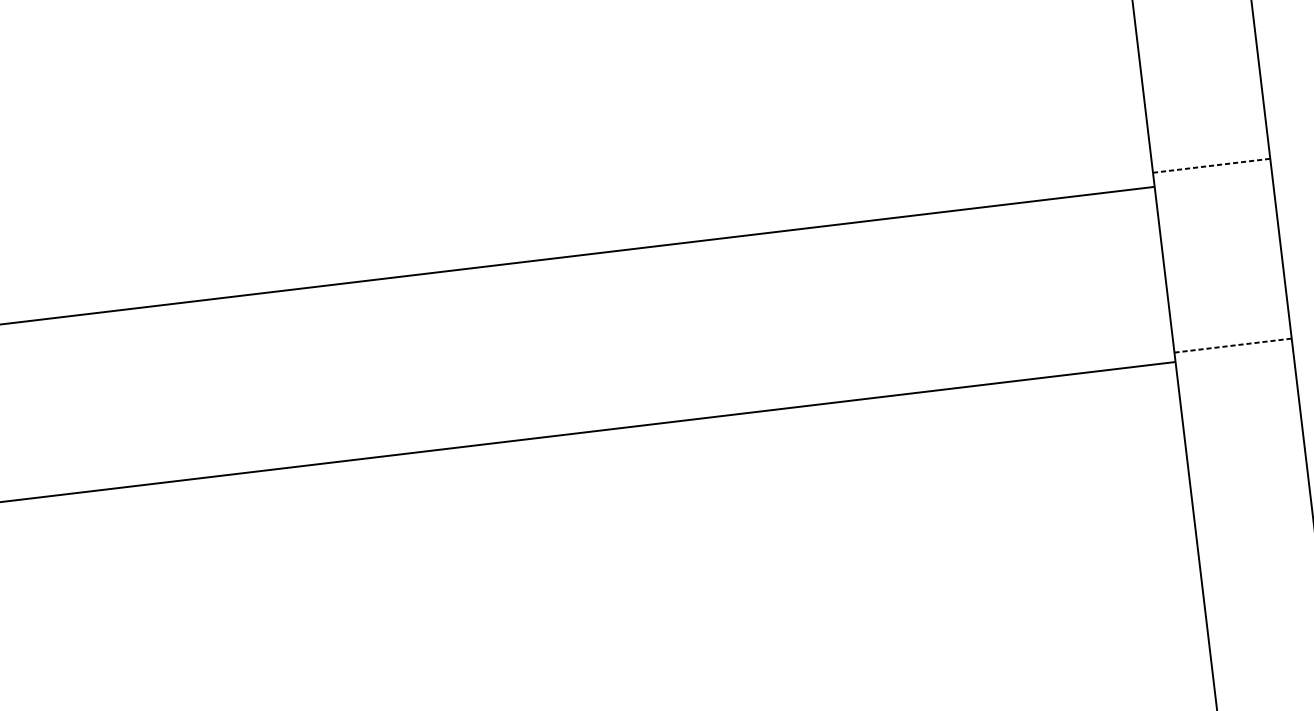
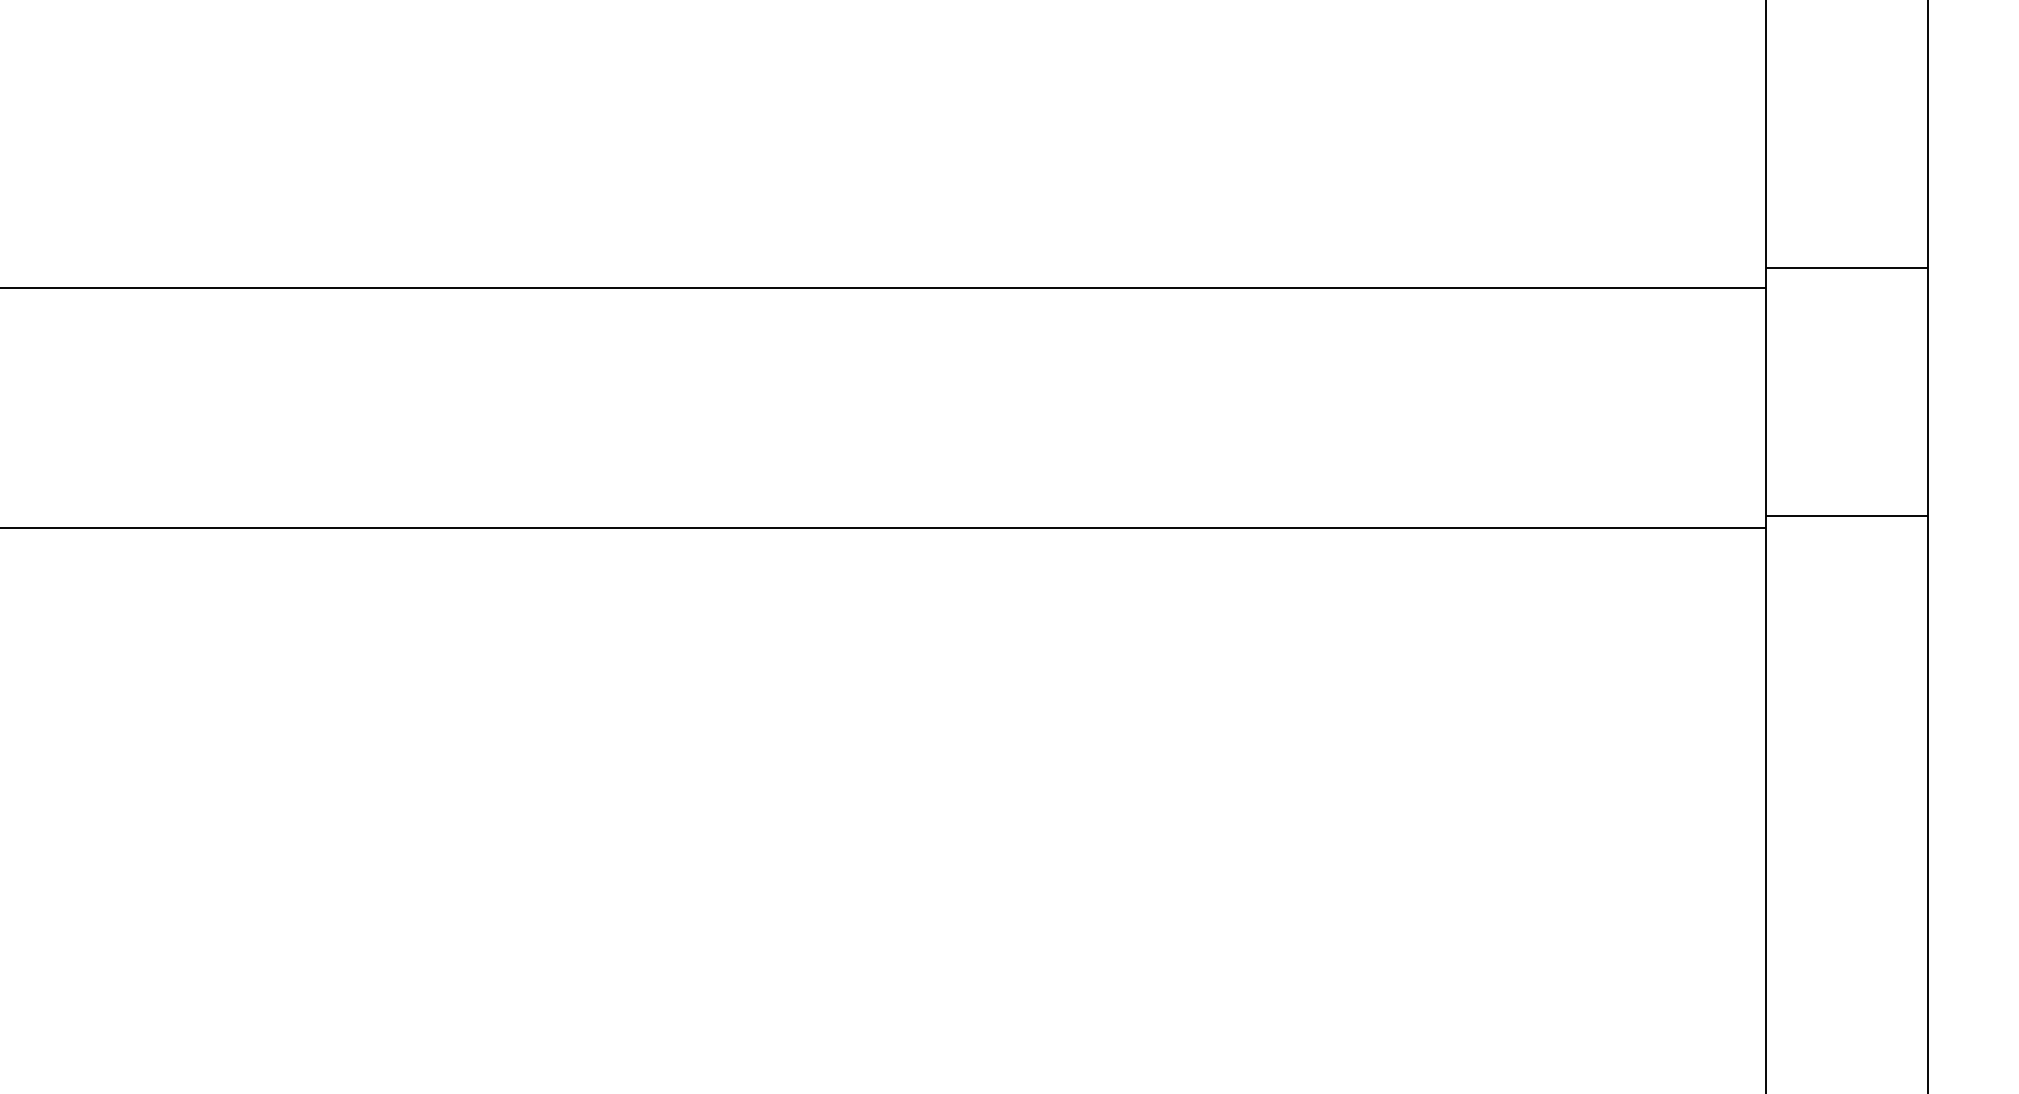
line: (1211, 165) -> (1846, 268), dashed -> solid
line: (1232, 345) -> (1846, 515), dashed -> solid

